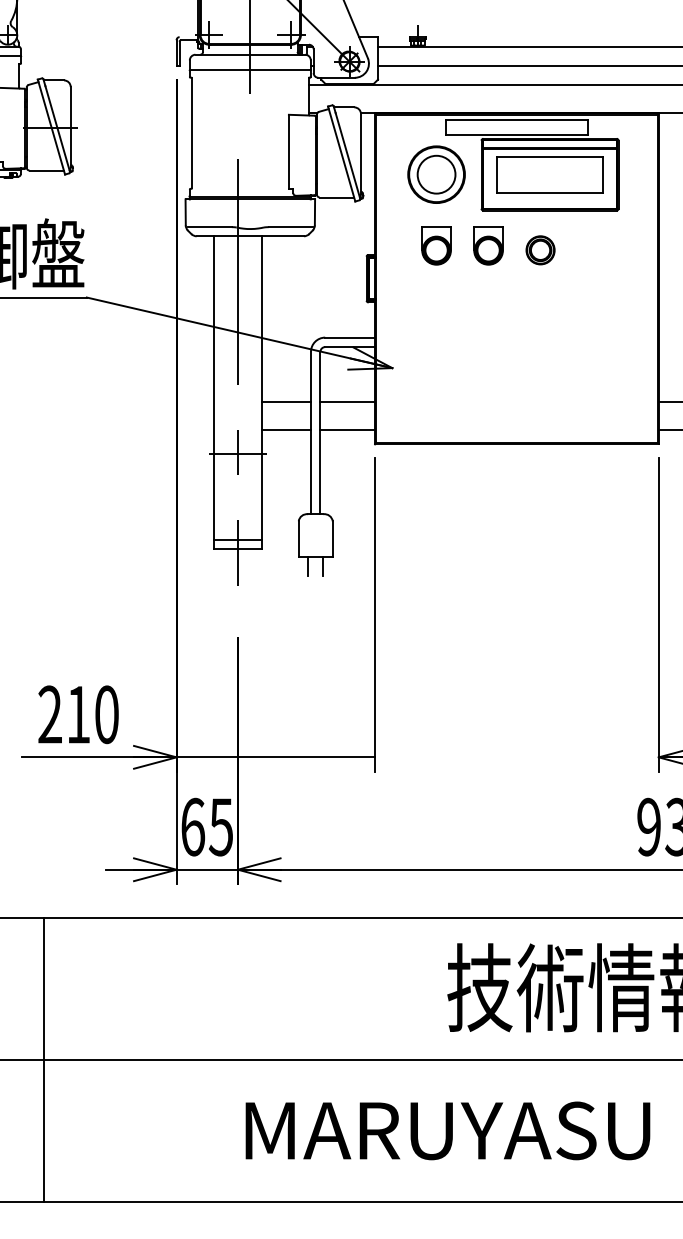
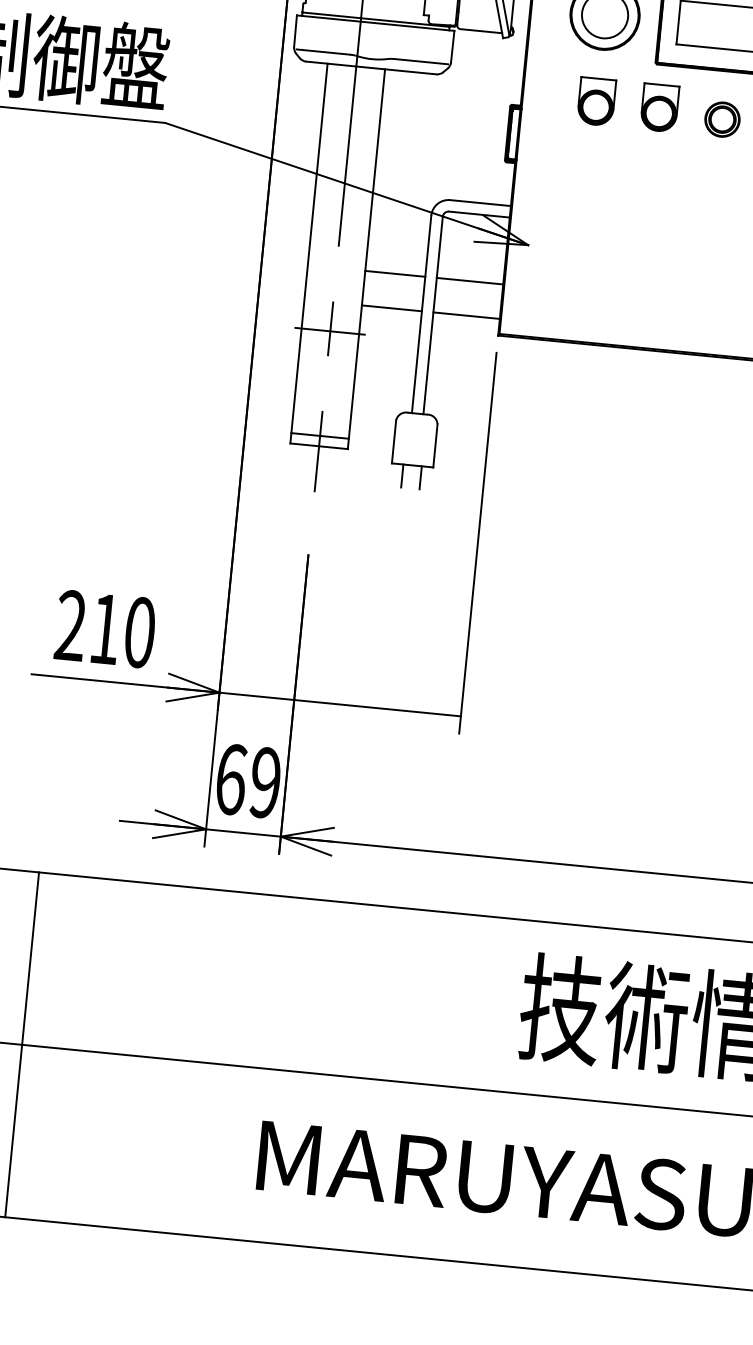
text: (220, 826) -> (264, 781), 65 -> 69

